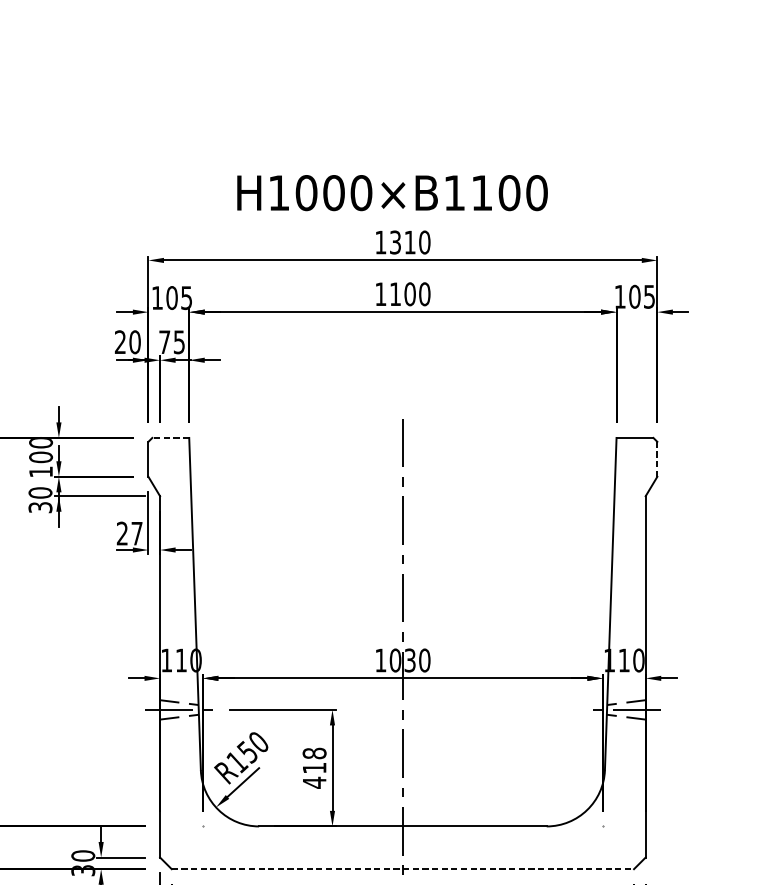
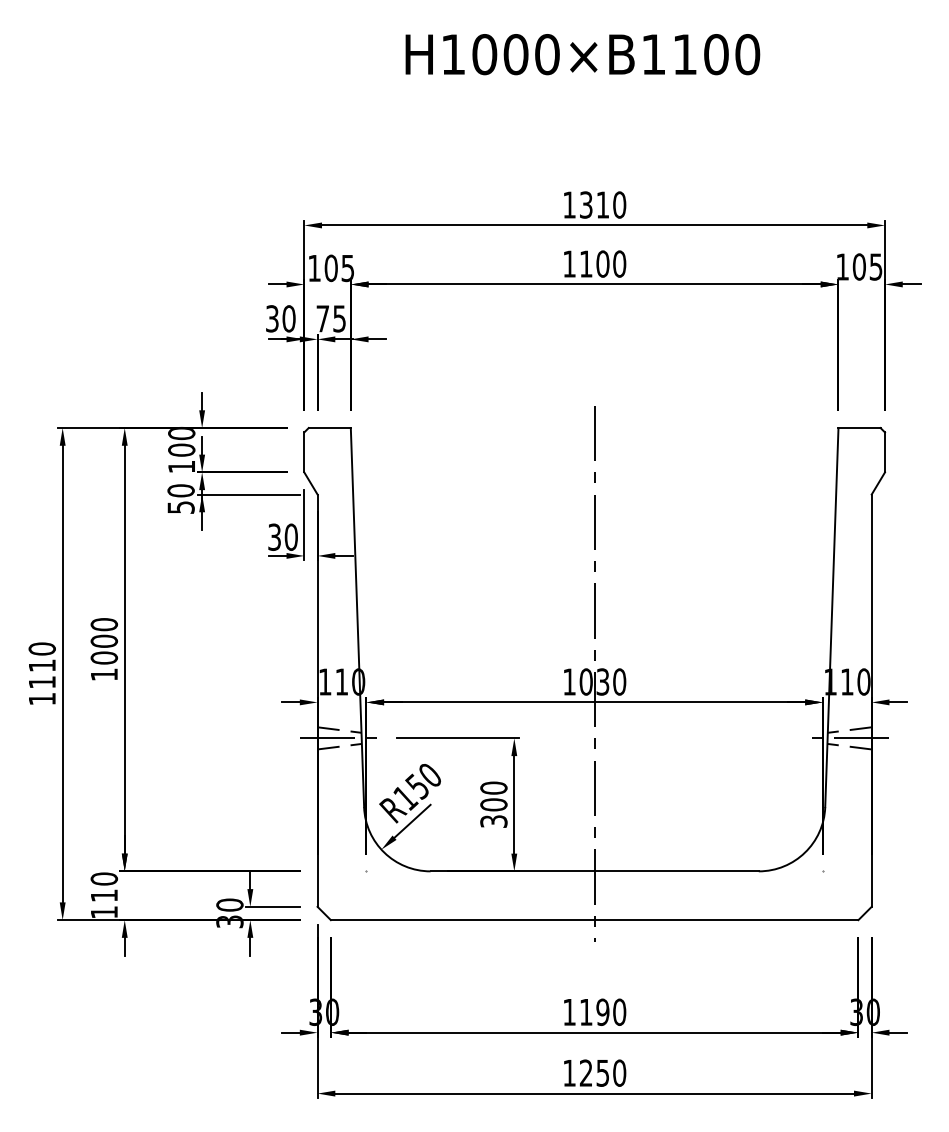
text: (392, 192) -> (582, 54), moved
text: (120, 341) -> (272, 318), 20 -> 30
line: (170, 438) -> (329, 428), dashed -> solid
line: (657, 459) -> (885, 452), dashed -> solid
text: (39, 507) -> (180, 507), 30 -> 50
text: (129, 532) -> (282, 536), 27 -> 30
text: (314, 767) -> (493, 804), 418 -> 300
line: (402, 869) -> (594, 920), dashed -> solid

